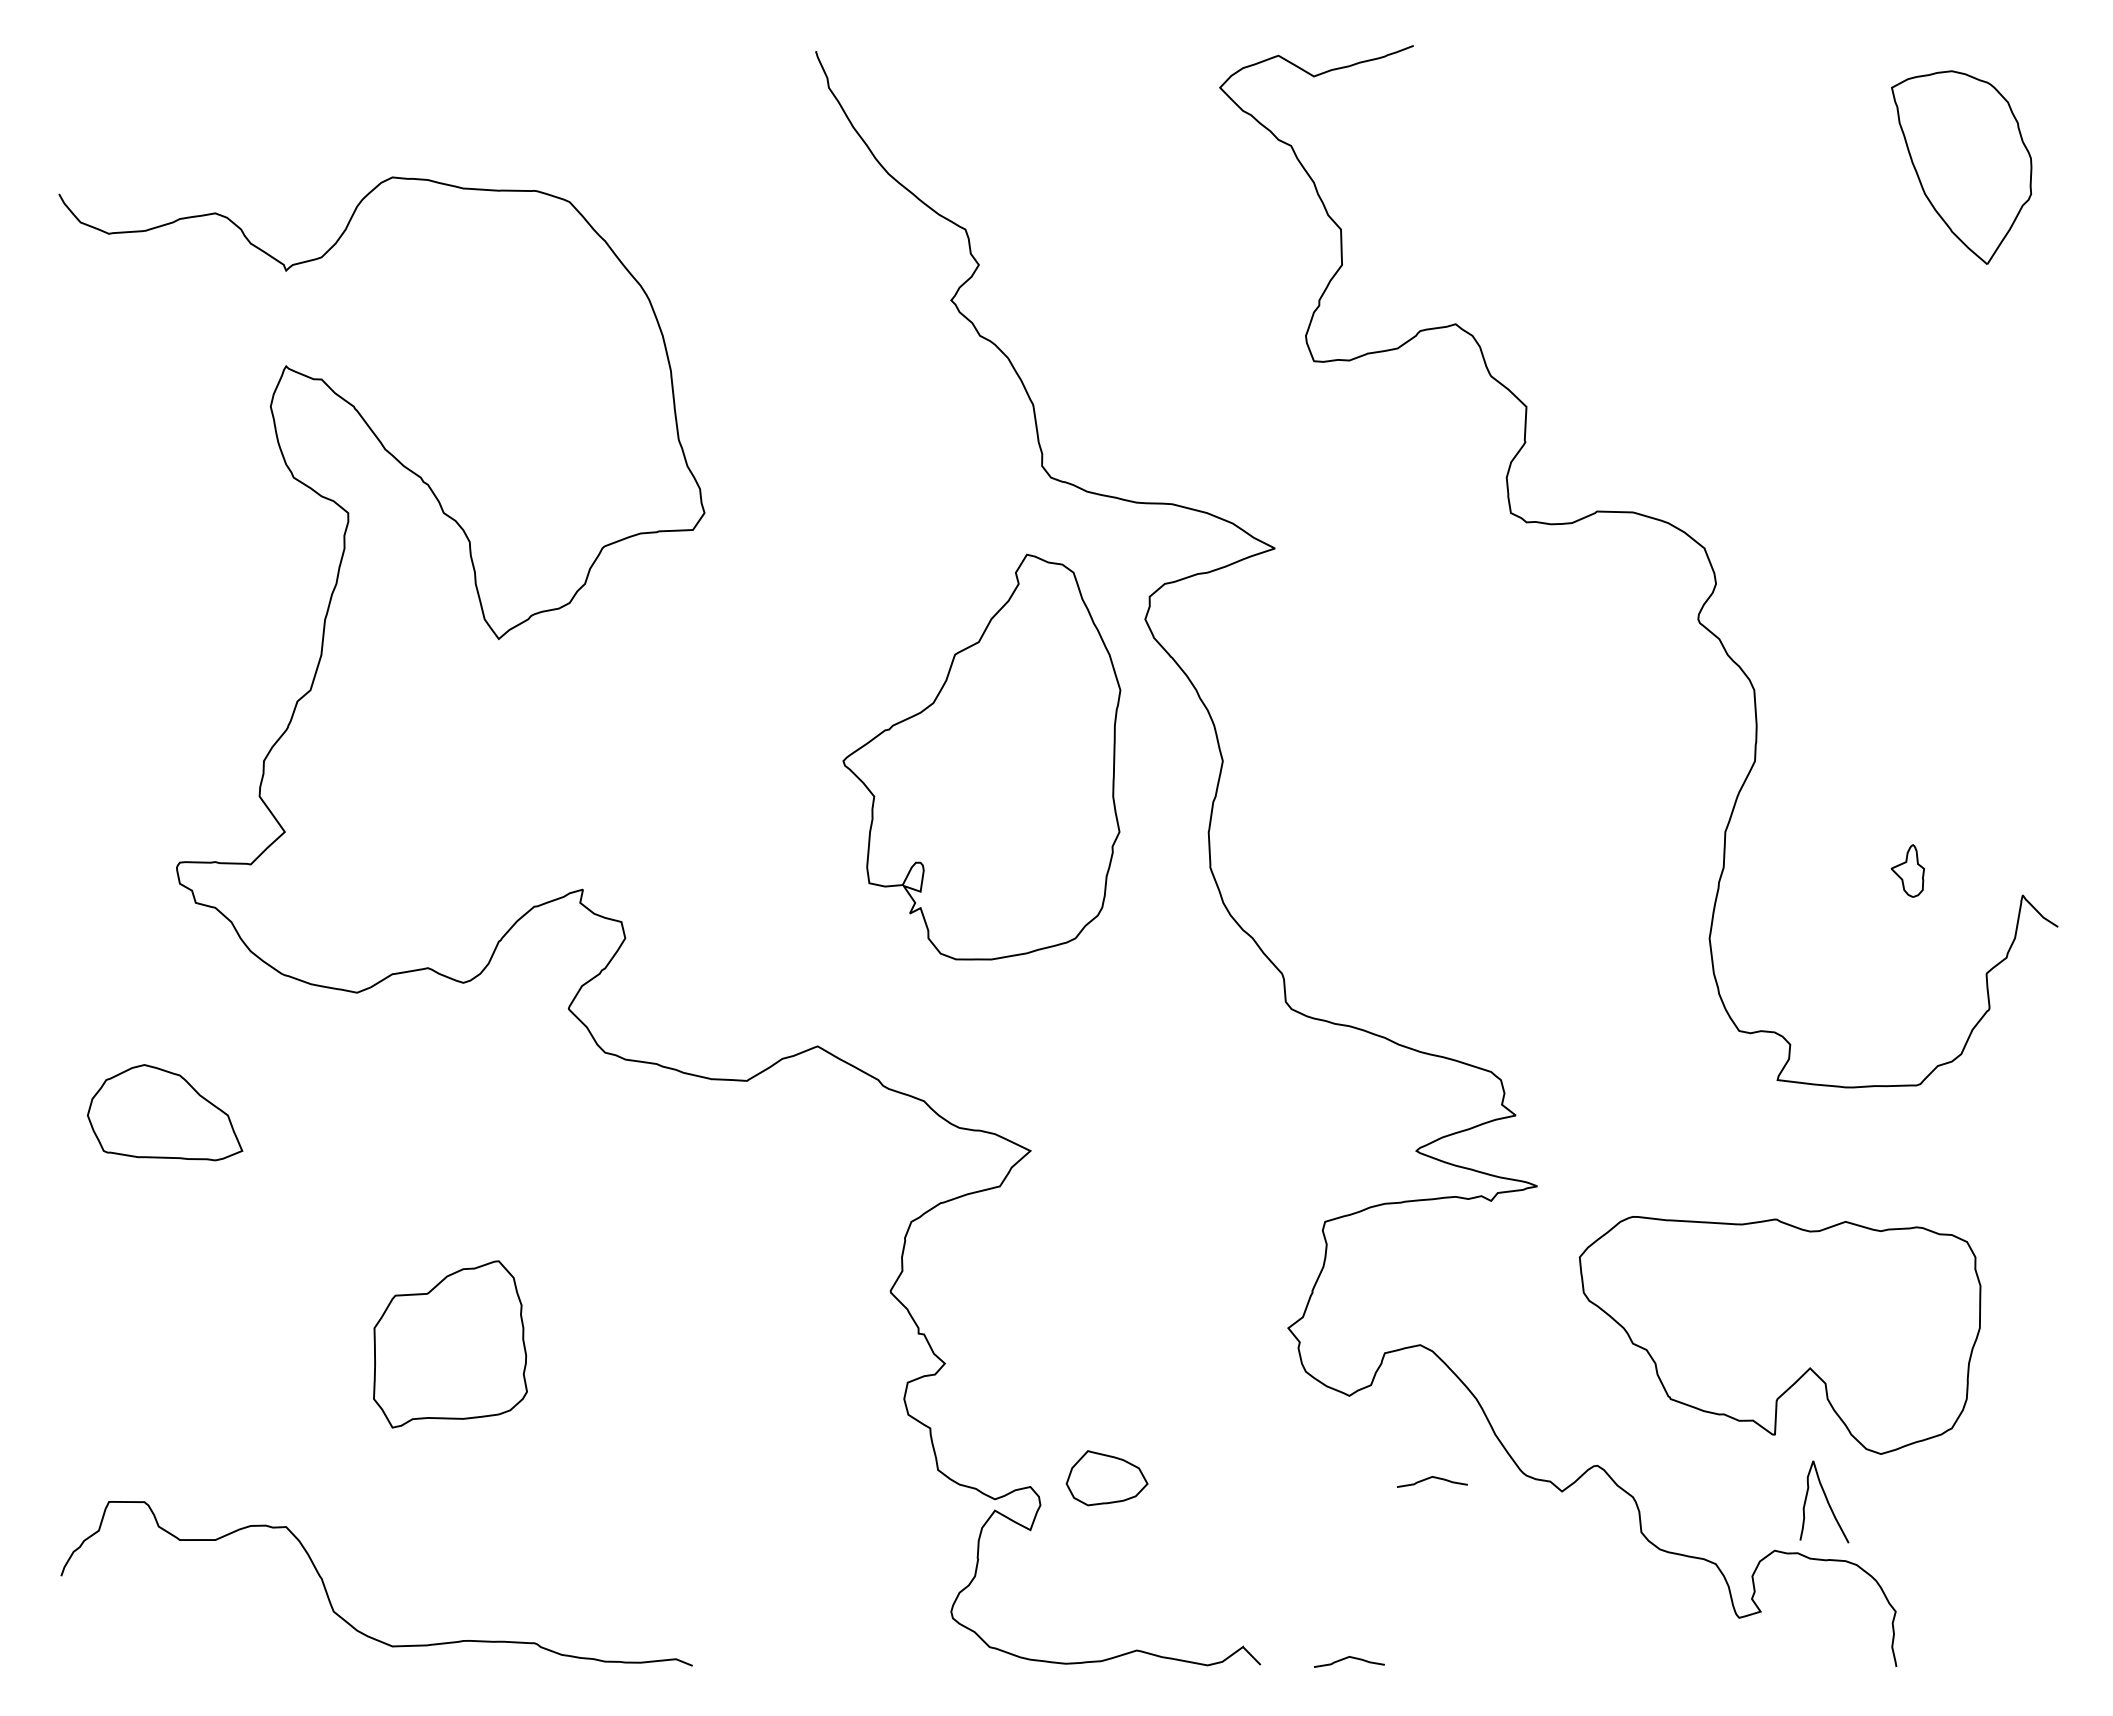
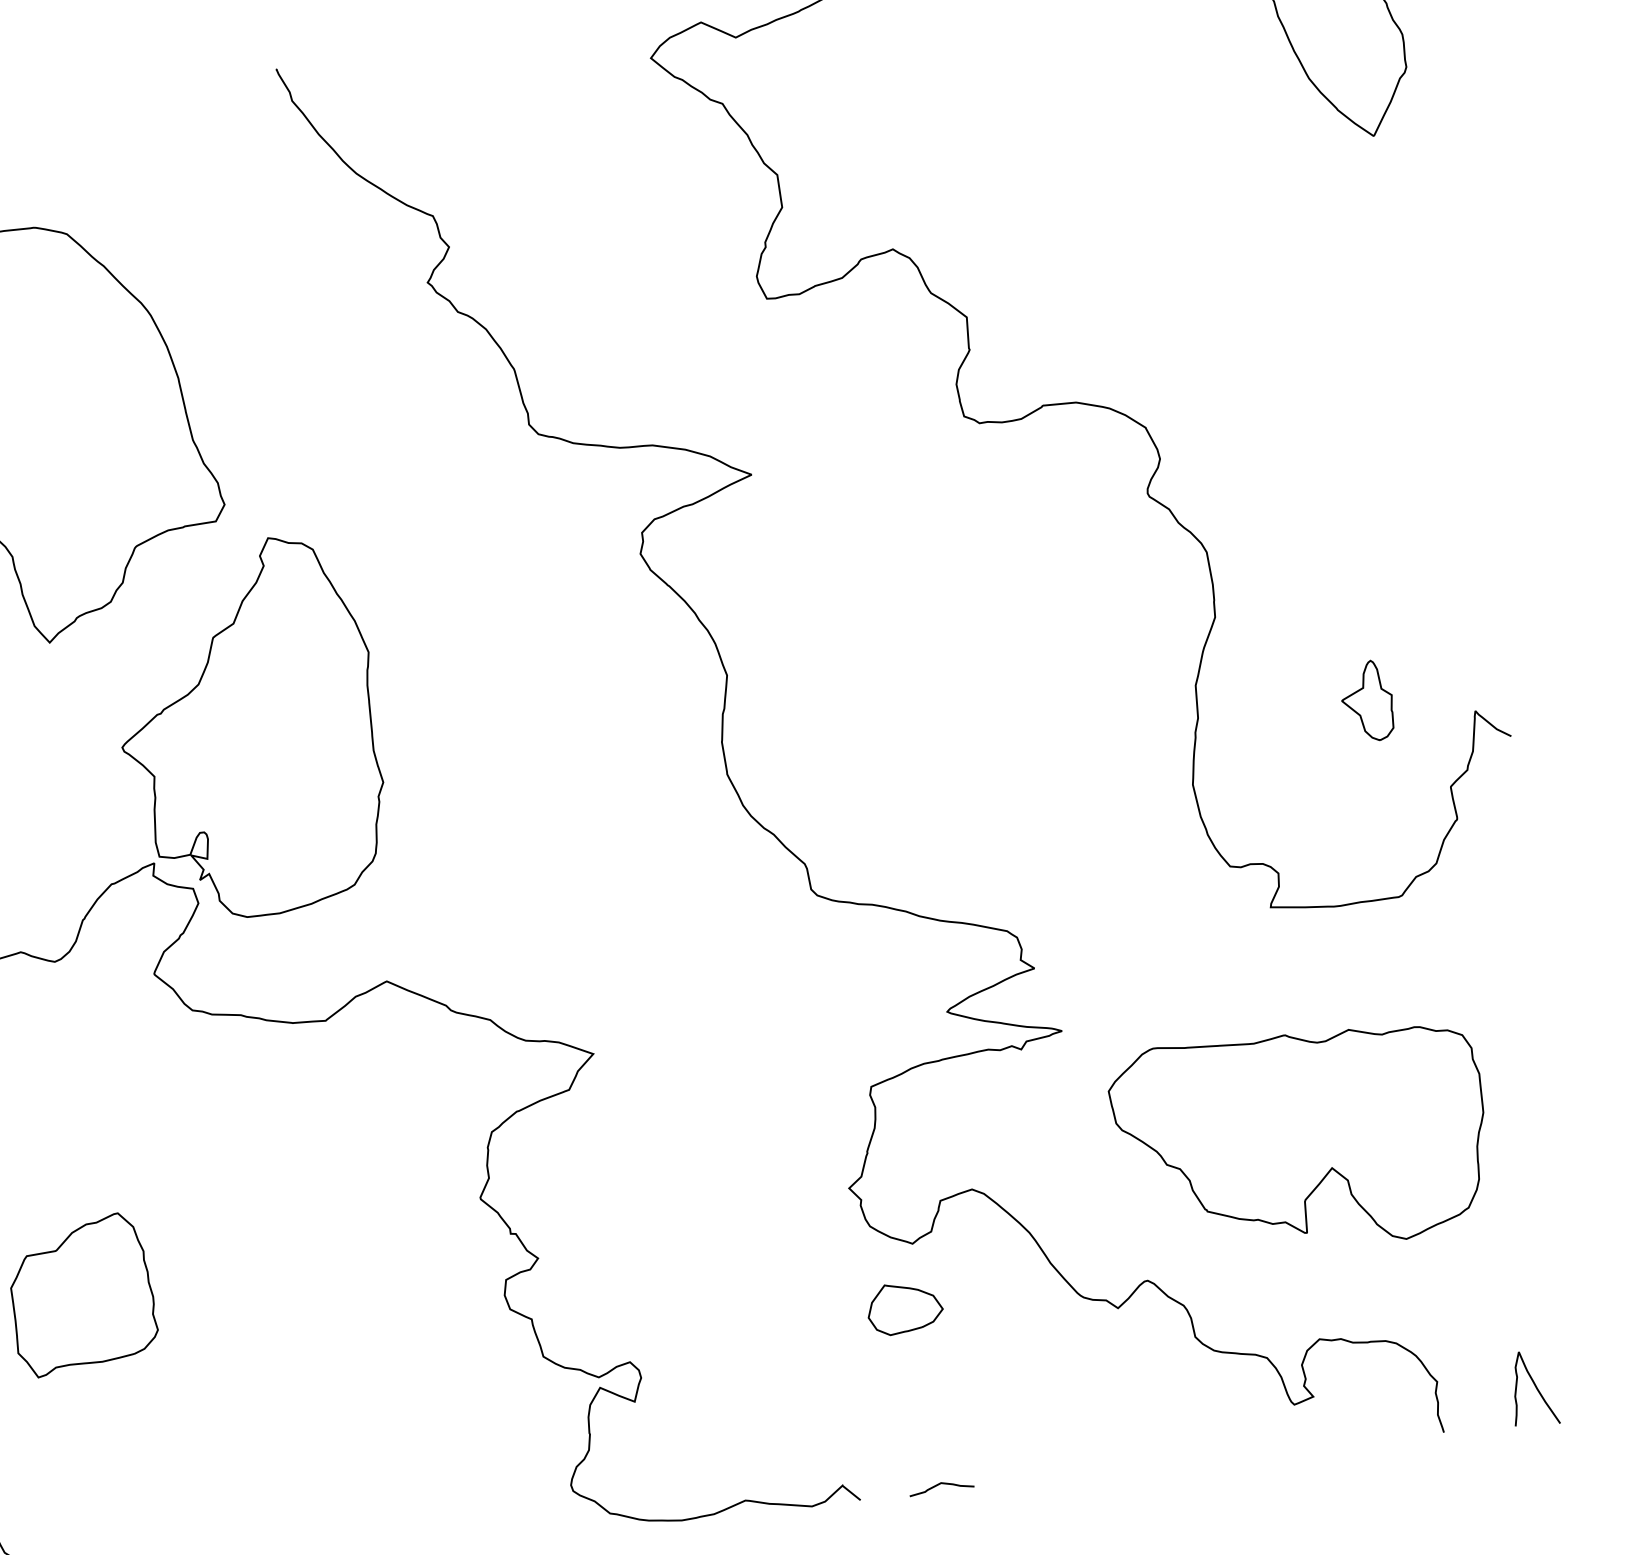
part: (981, 756) -> (248, 728), moved
part: (1907, 870) -> (1366, 700), size x1.67
part: (1106, 1478) -> (904, 1308), moved
curve: (1431, 1478) -> (996, 1310), removed
curve: (1826, 1501) -> (1535, 1387), moved

